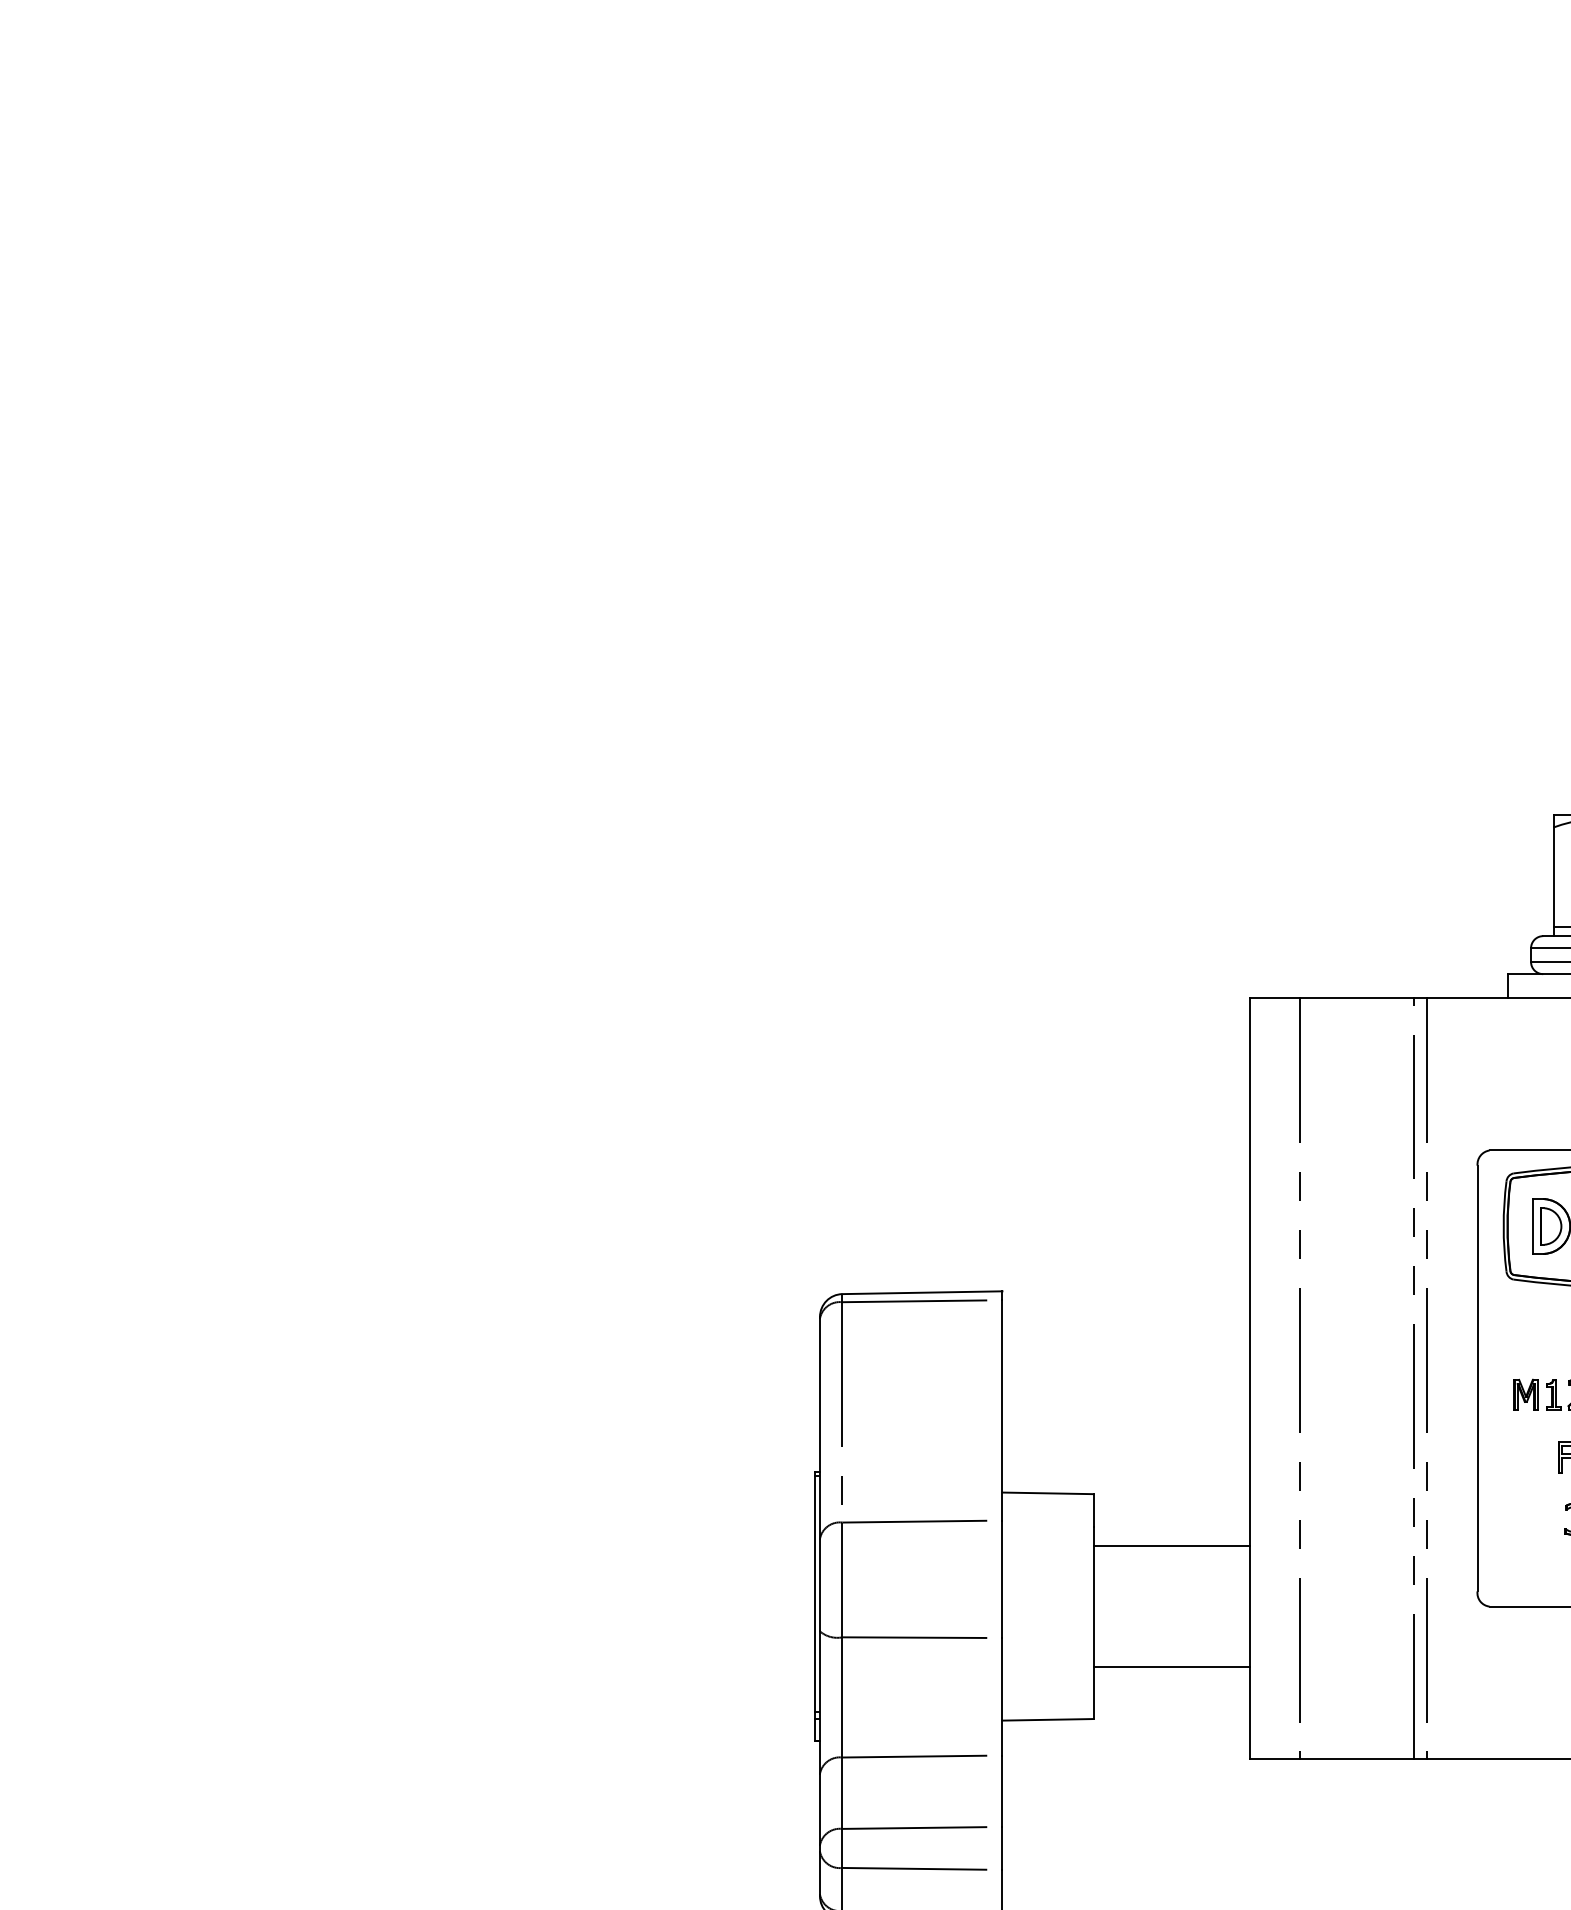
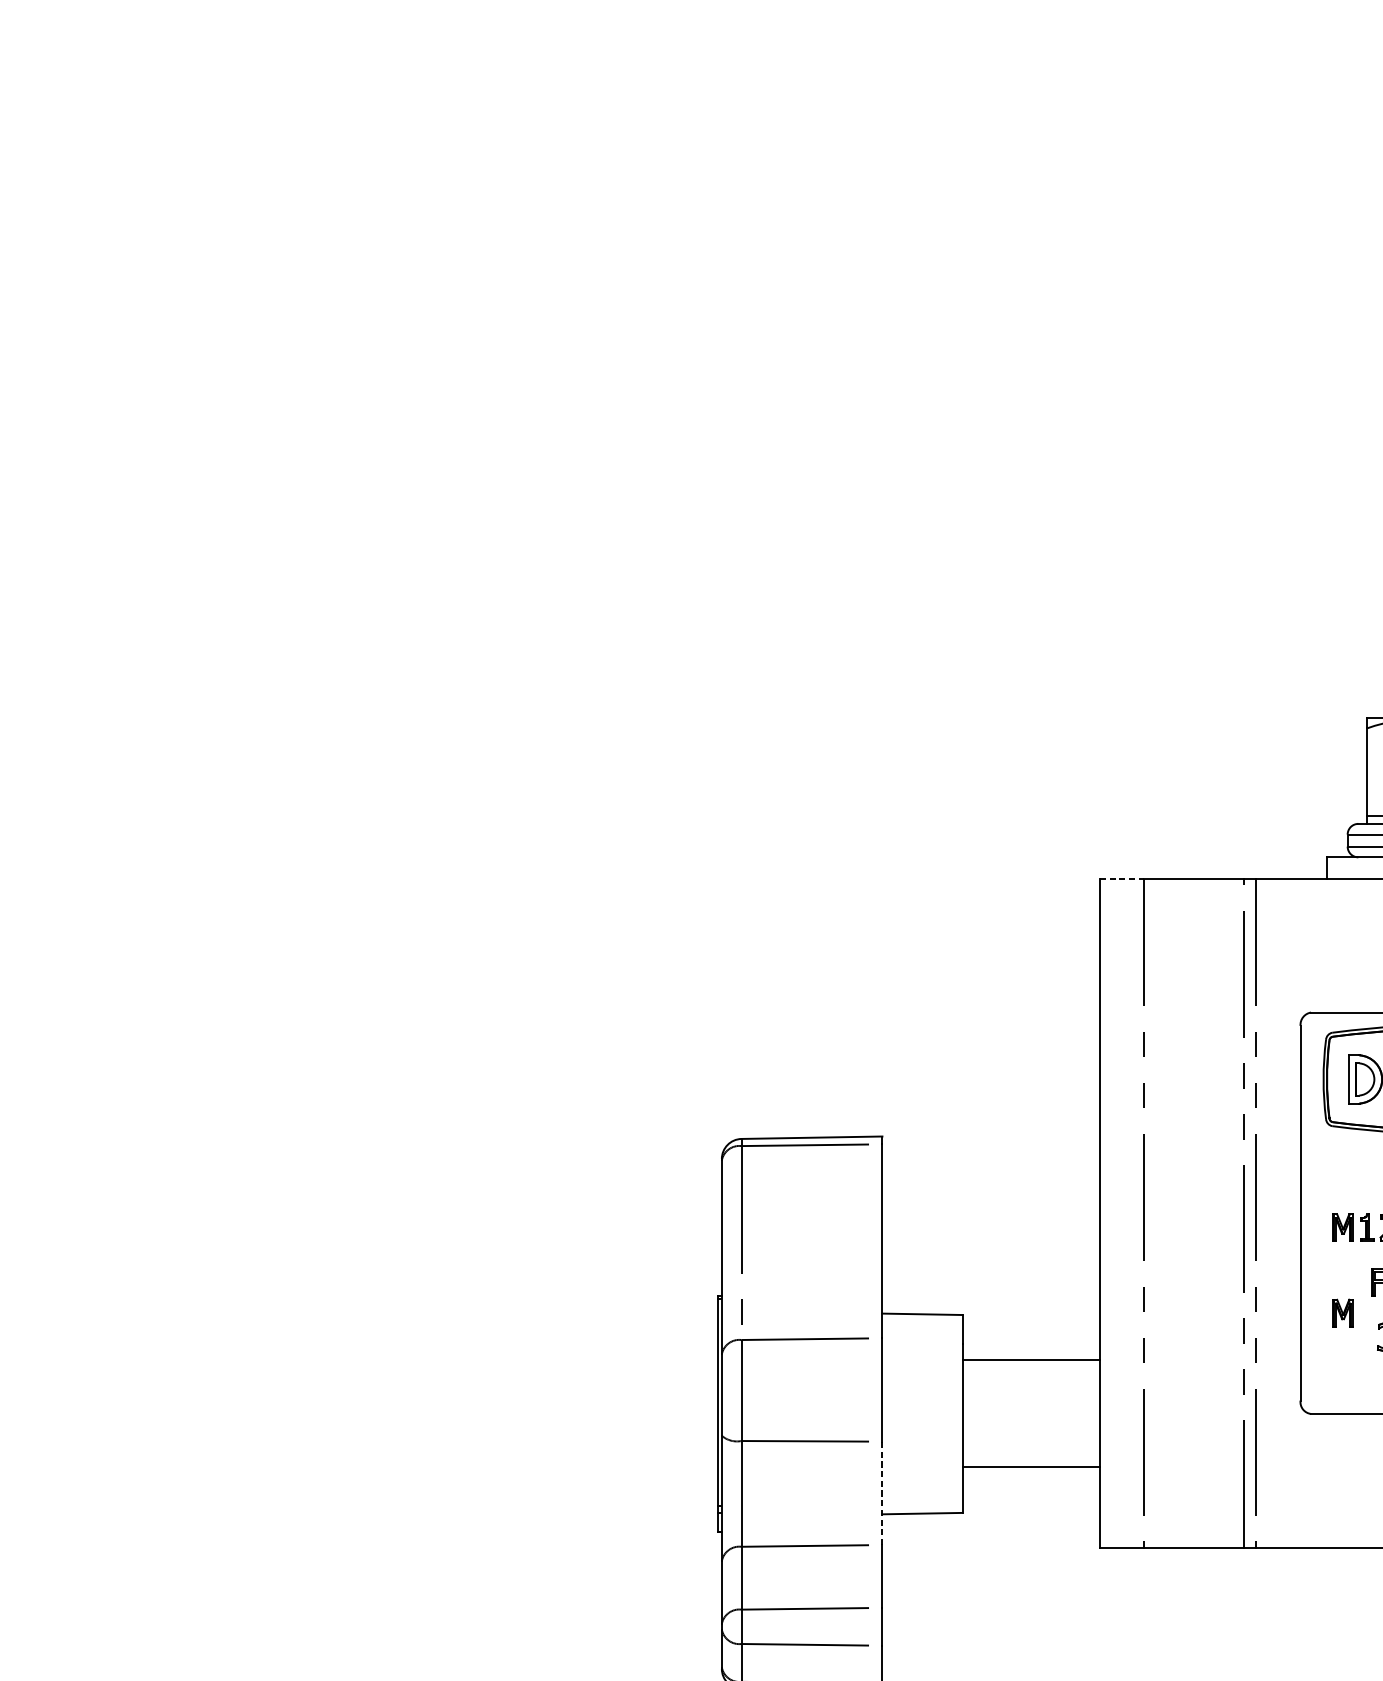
line: (1275, 998) -> (1122, 878), solid -> dashed
part: (1525, 1491) -> (1342, 1312), added
line: (1002, 1696) -> (882, 1493), solid -> dashed

